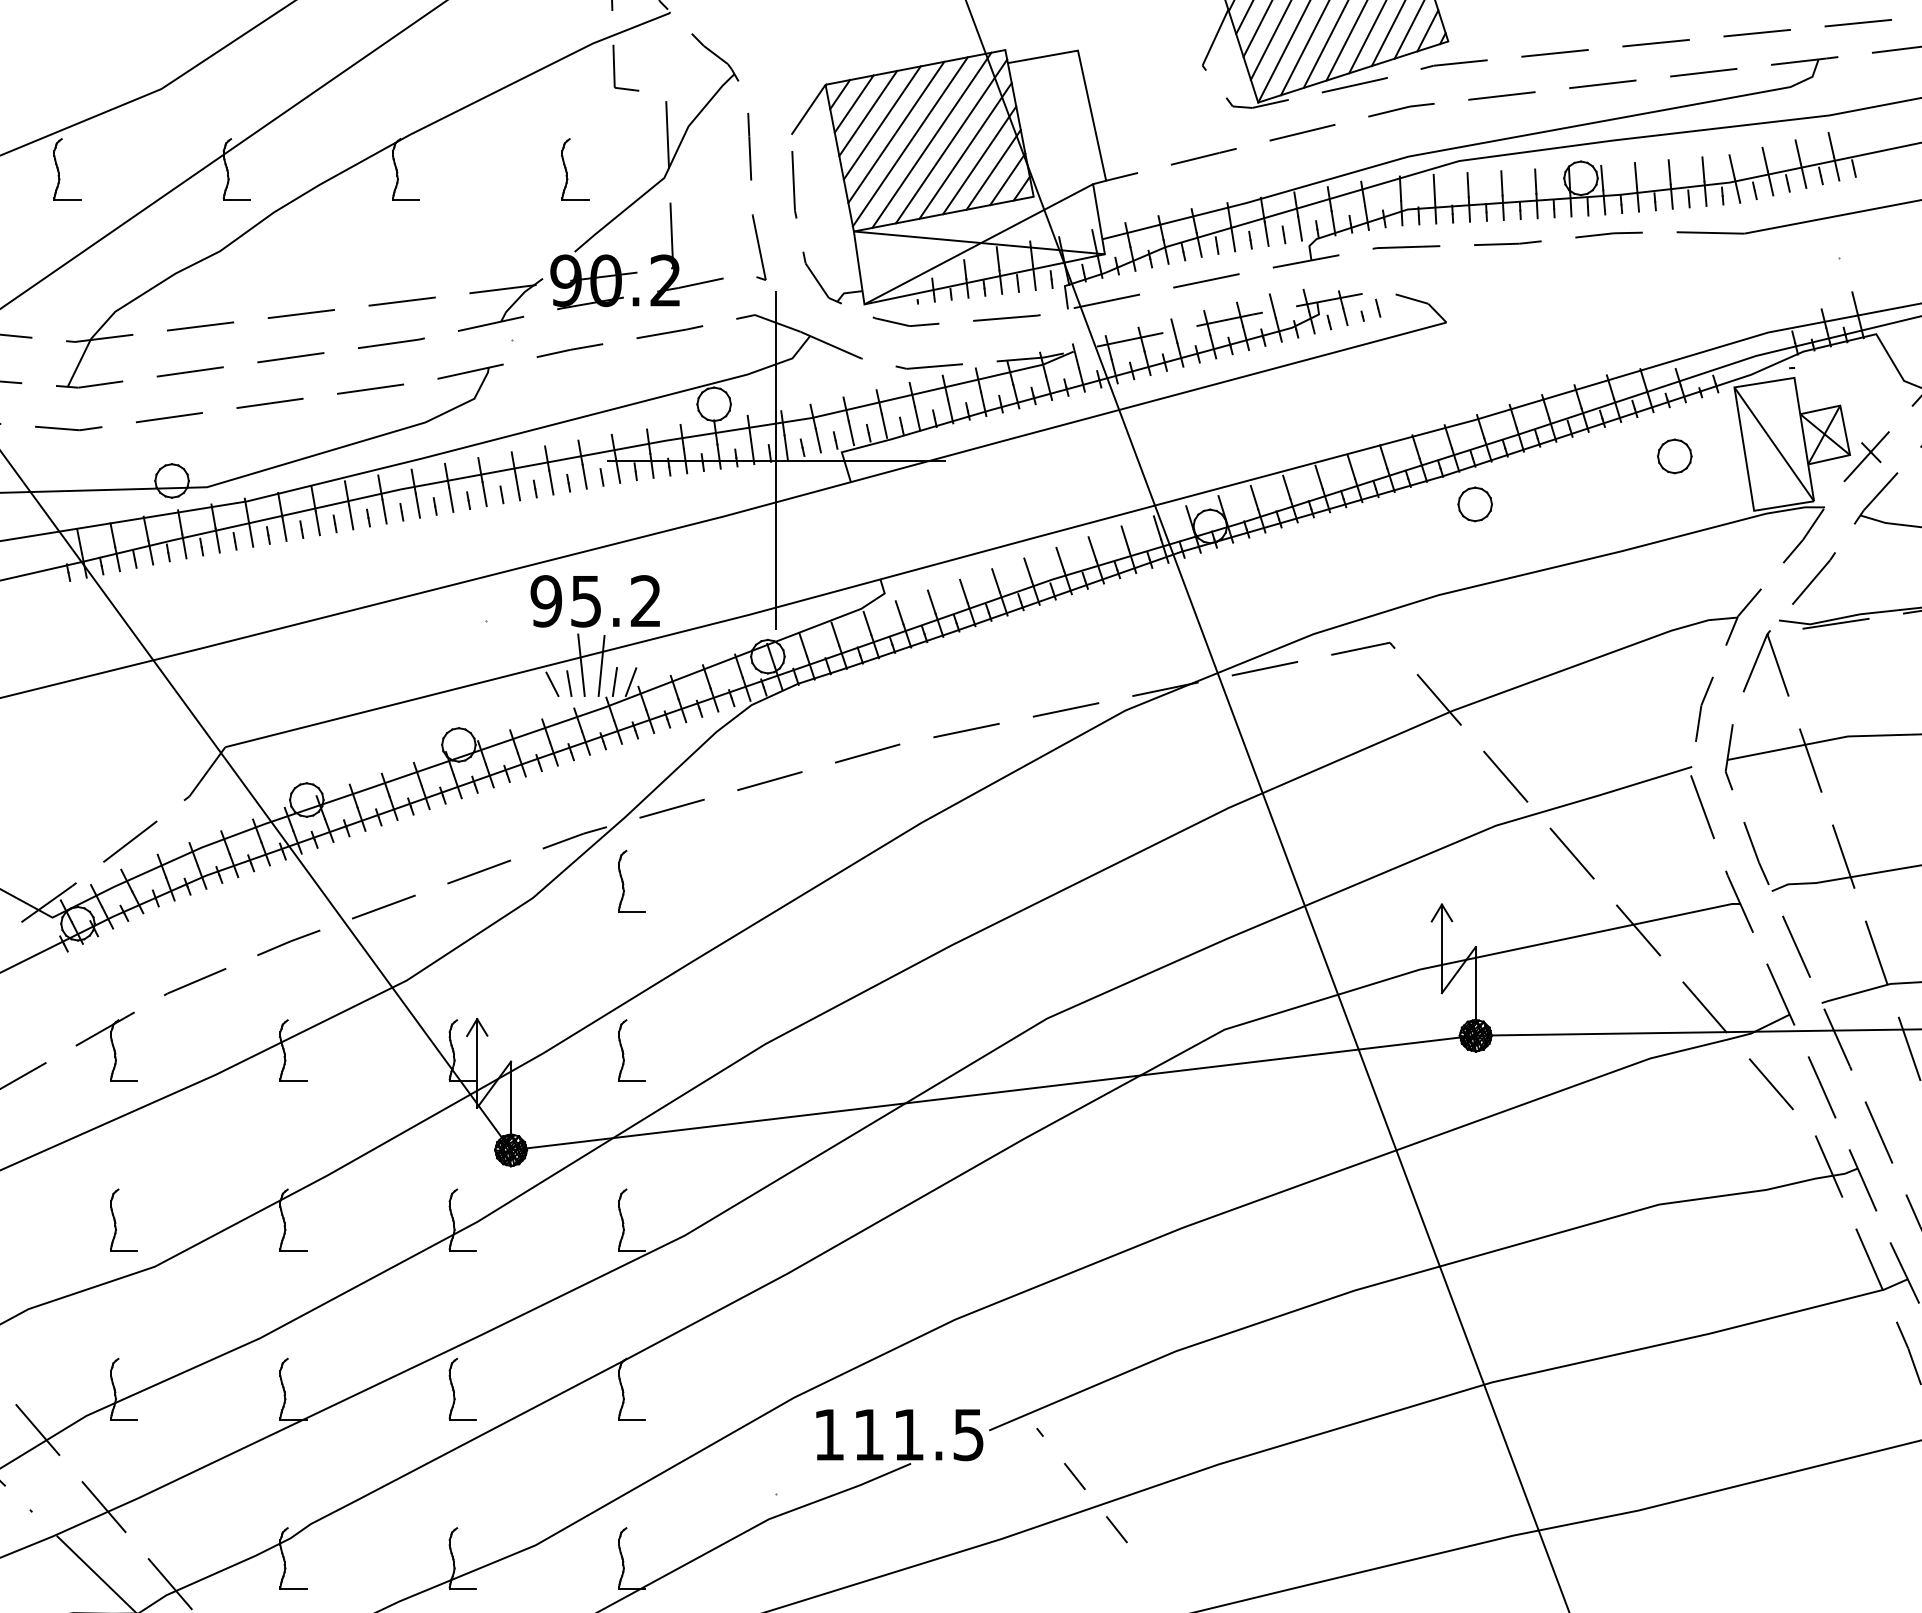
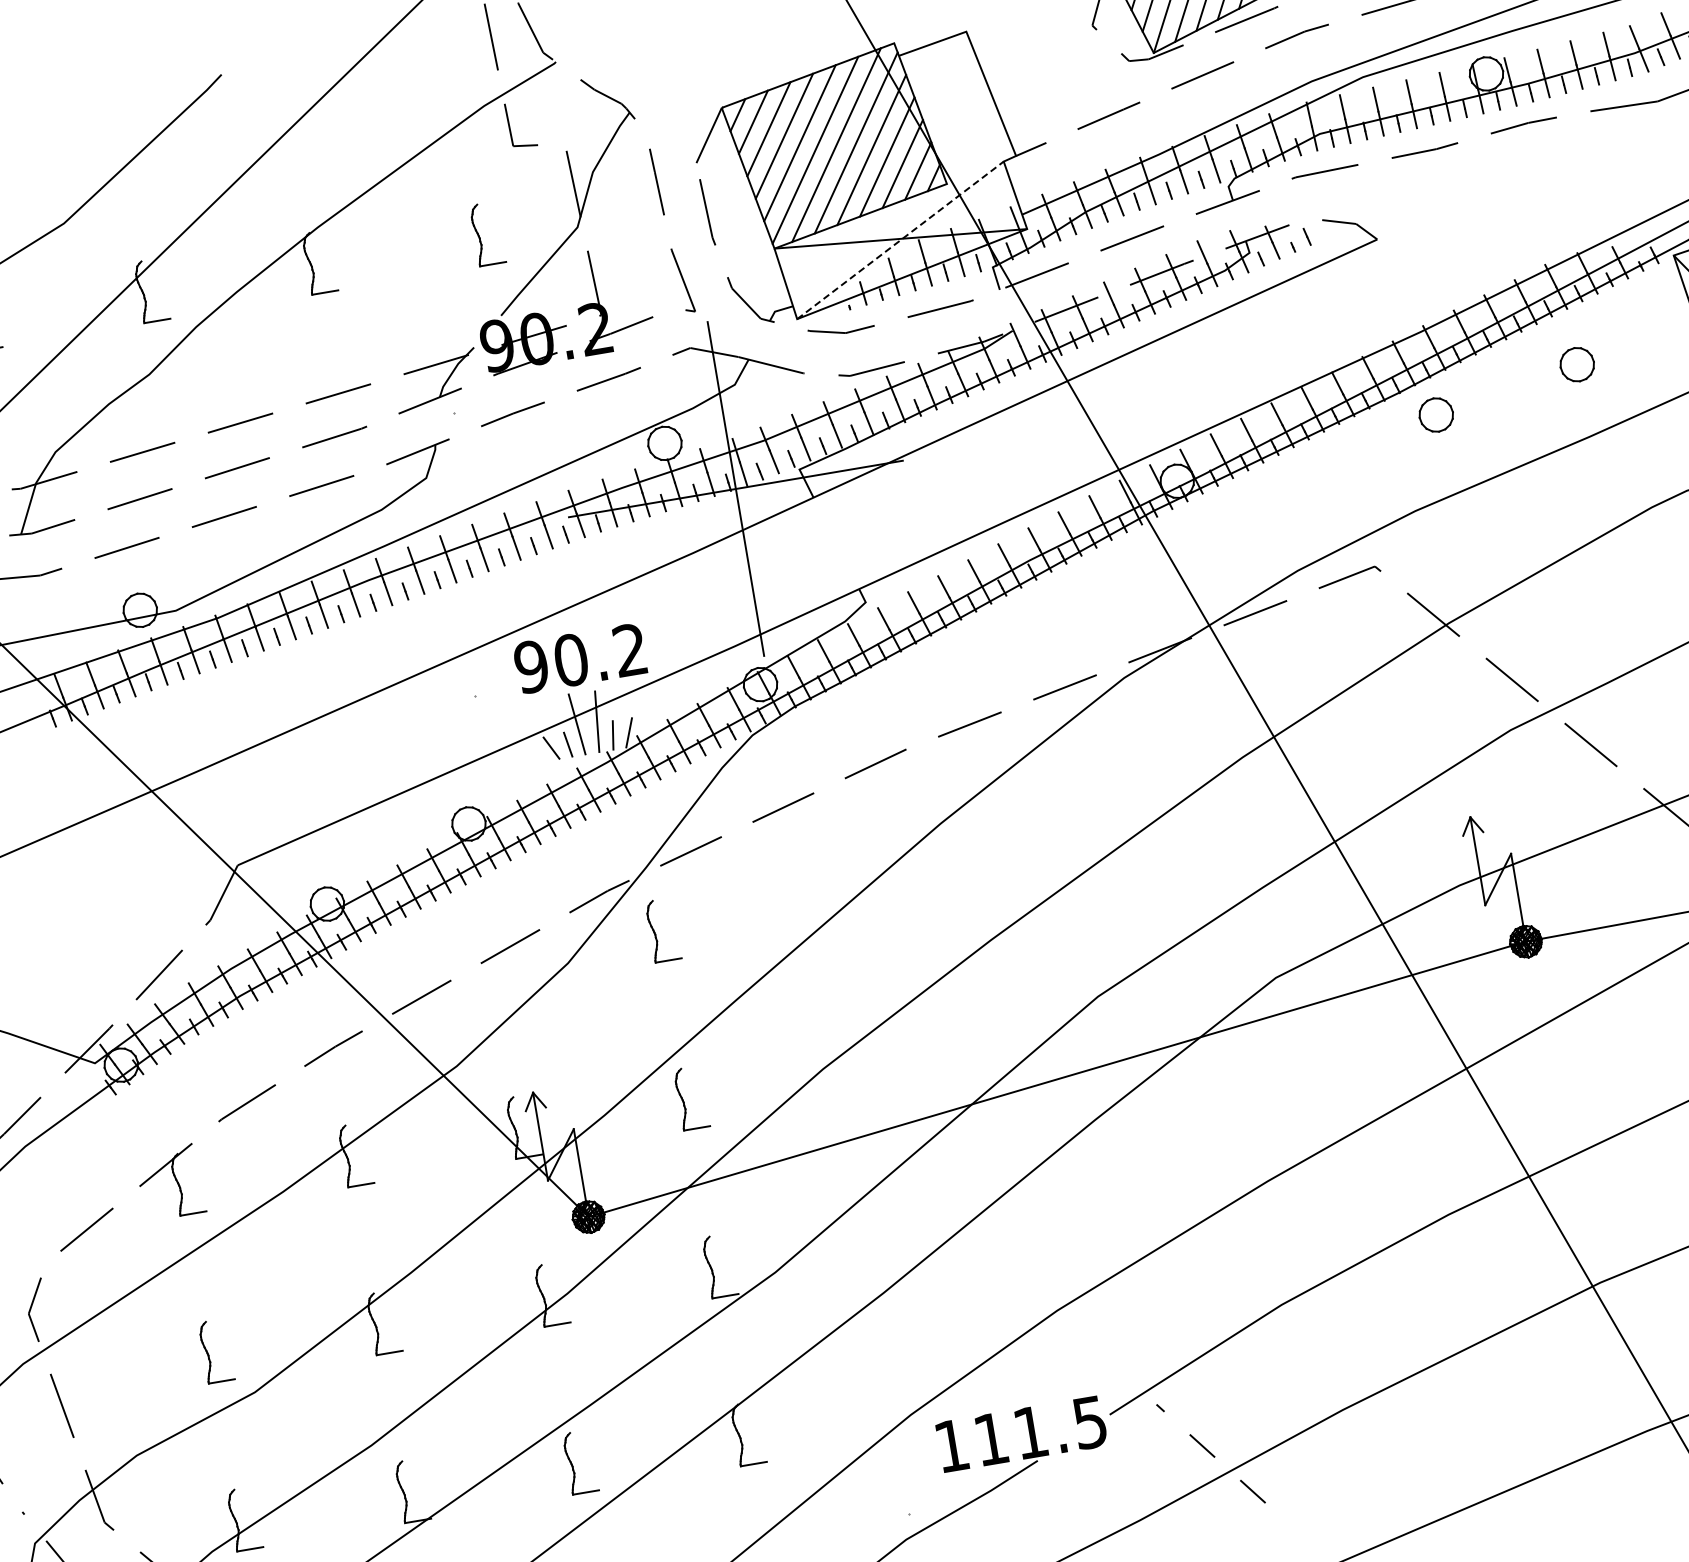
line: (979, 244) -> (901, 240), solid -> dashed
part: (1674, 456) -> (1577, 364), moved
text: (586, 601) -> (571, 660), 95.2 -> 90.2

